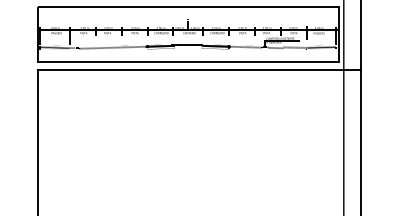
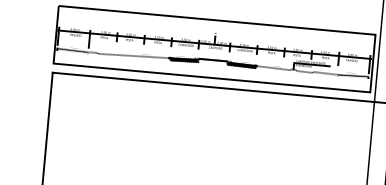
hatch: (160, 47) -> (183, 60), added
hatch: (214, 47) -> (240, 65), added

